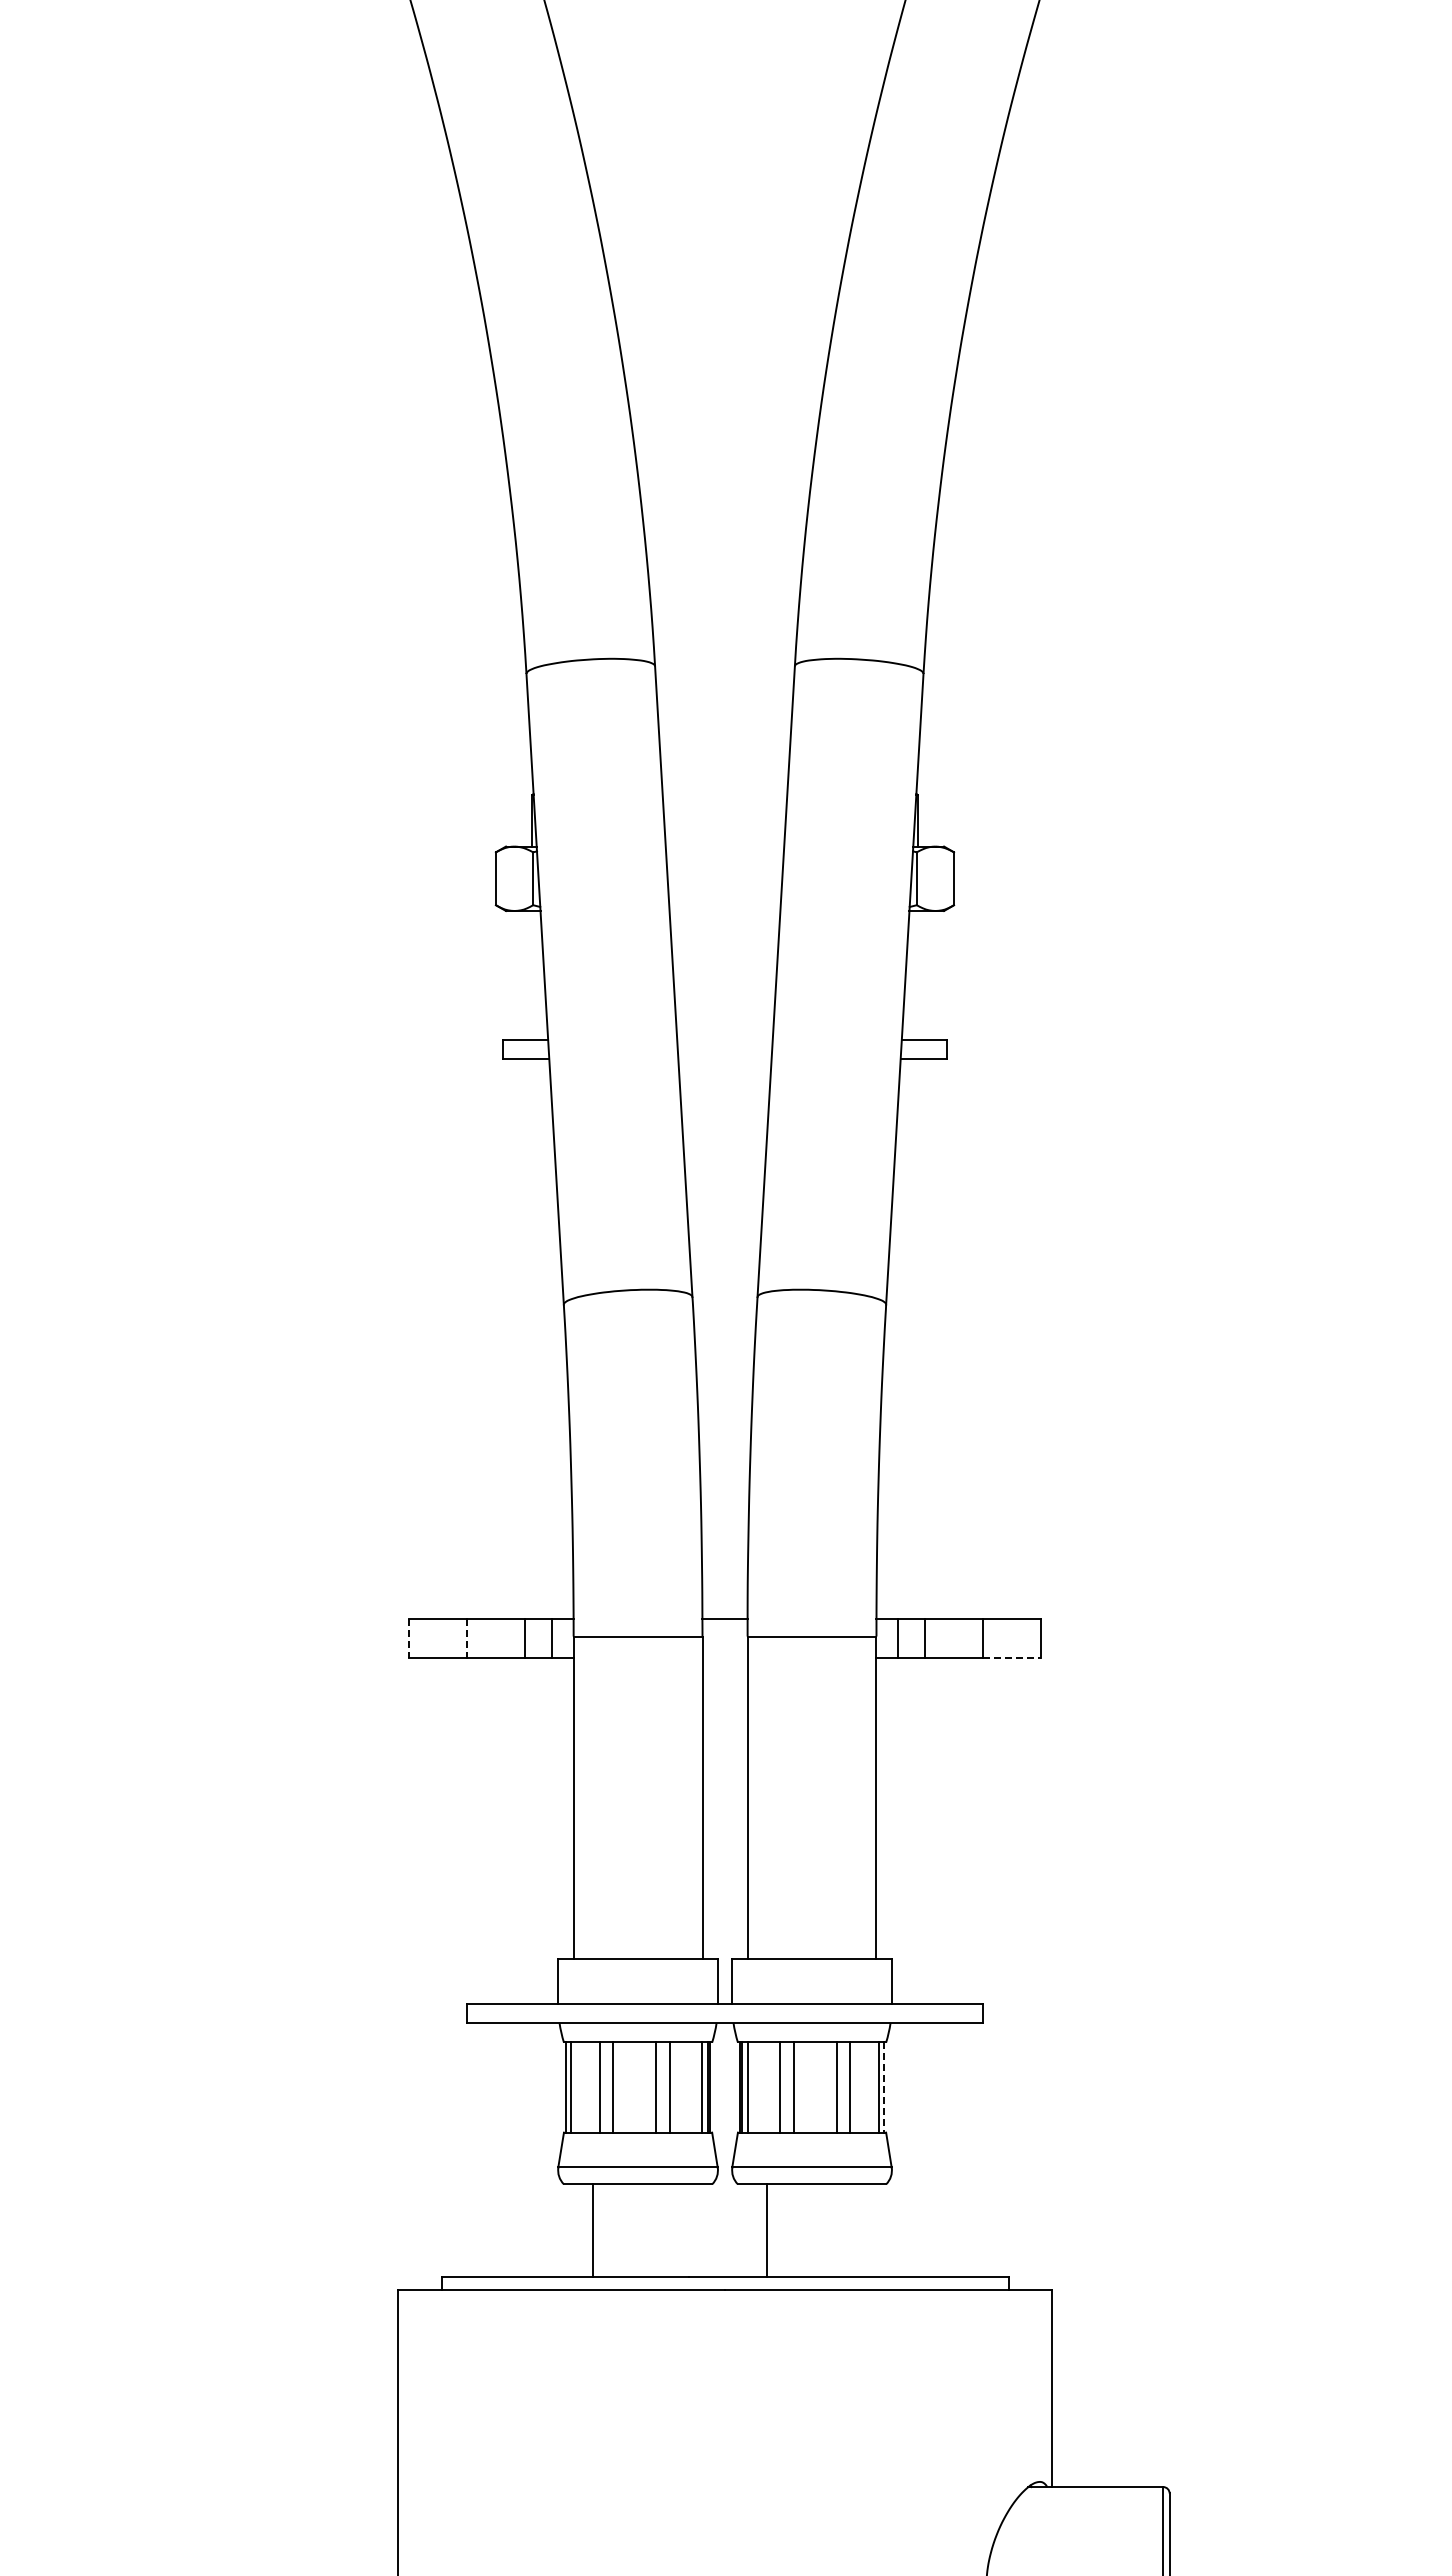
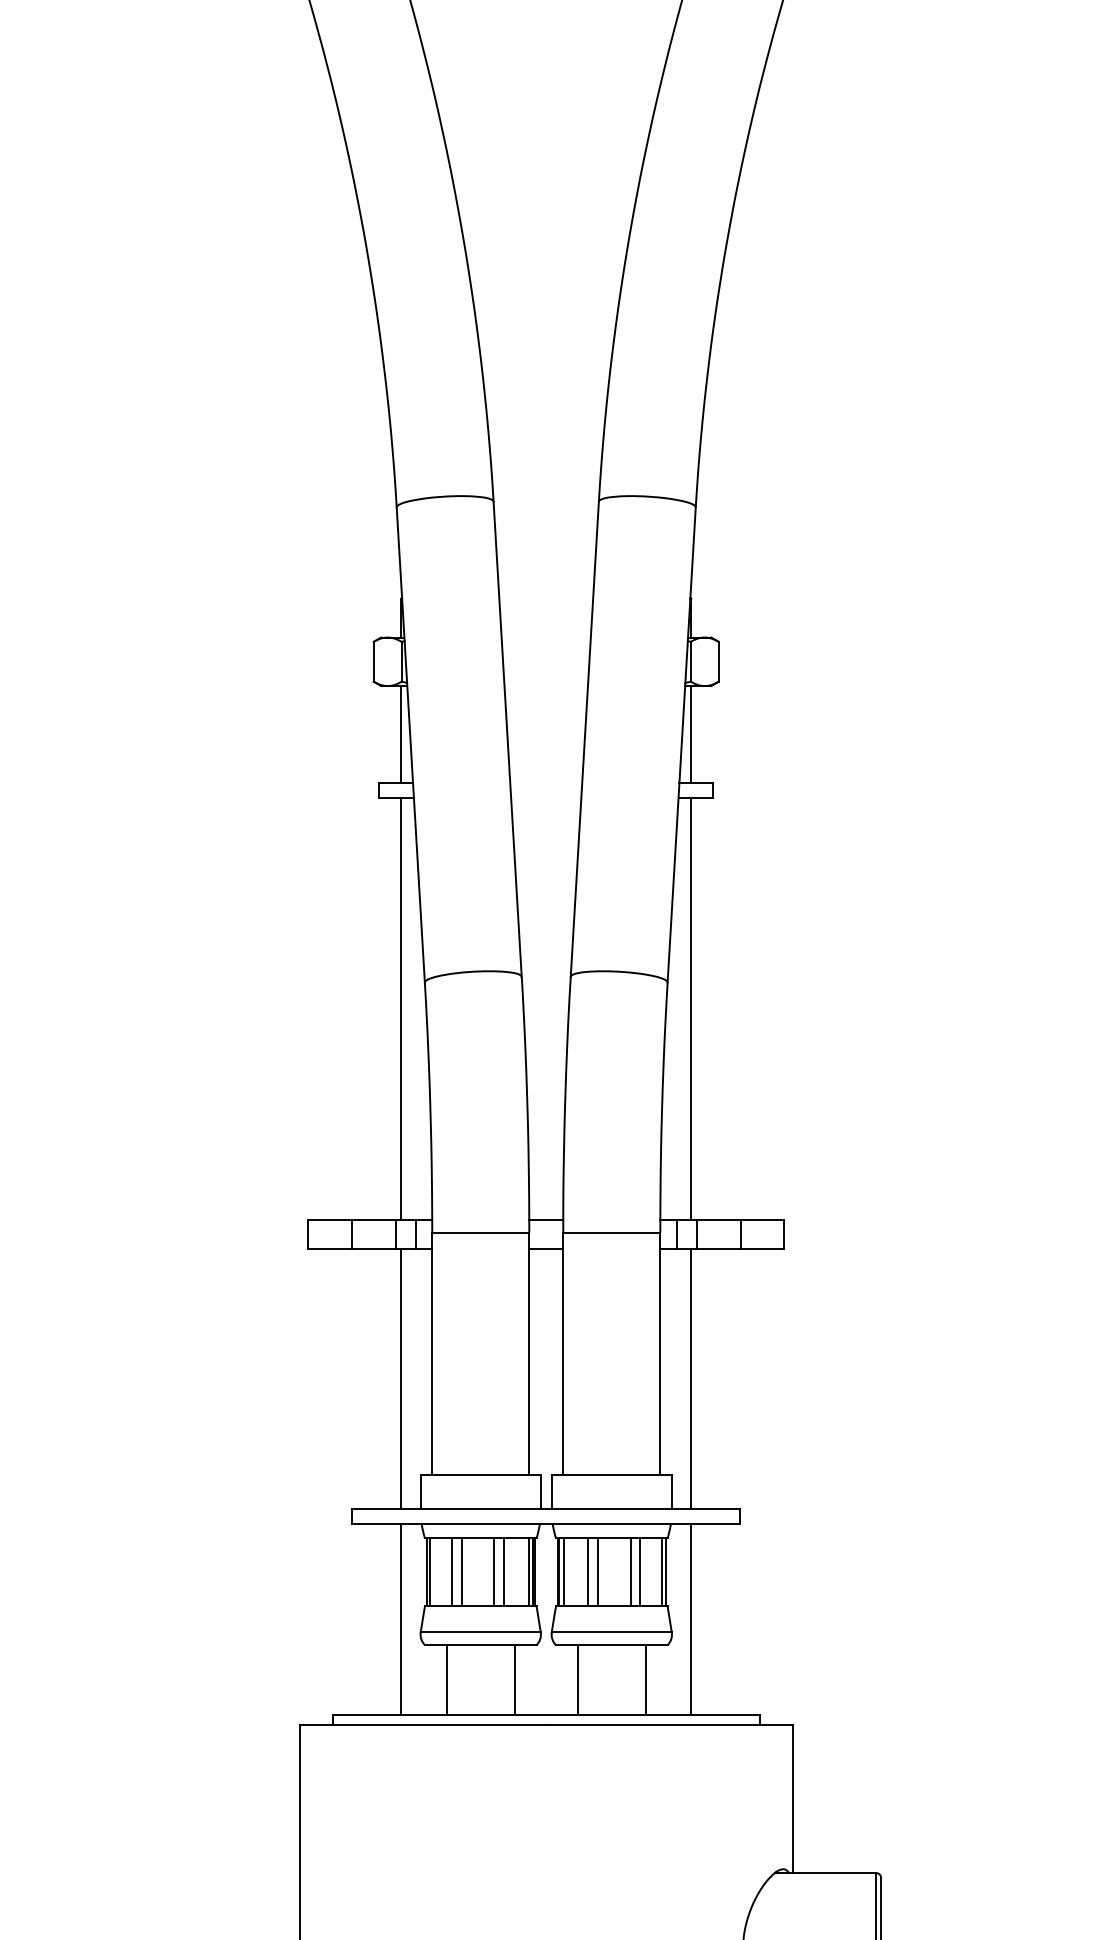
line: (532, 975) -> (401, 734), added
line: (917, 975) -> (691, 734), added
line: (532, 1339) -> (401, 1008), added
line: (917, 1339) -> (691, 1008), added
line: (409, 1639) -> (308, 1234), dashed -> solid
line: (466, 1639) -> (351, 1234), dashed -> solid
line: (724, 1657) -> (545, 1248), added
line: (1012, 1657) -> (762, 1248), dashed -> solid
line: (532, 1830) -> (401, 1378), added
line: (917, 1830) -> (691, 1378), added
line: (883, 2088) -> (665, 1572), dashed -> solid
line: (532, 2149) -> (401, 1618), added
line: (917, 2149) -> (691, 1618), added
line: (683, 2230) -> (514, 1679), added
line: (857, 2230) -> (646, 1679), added

